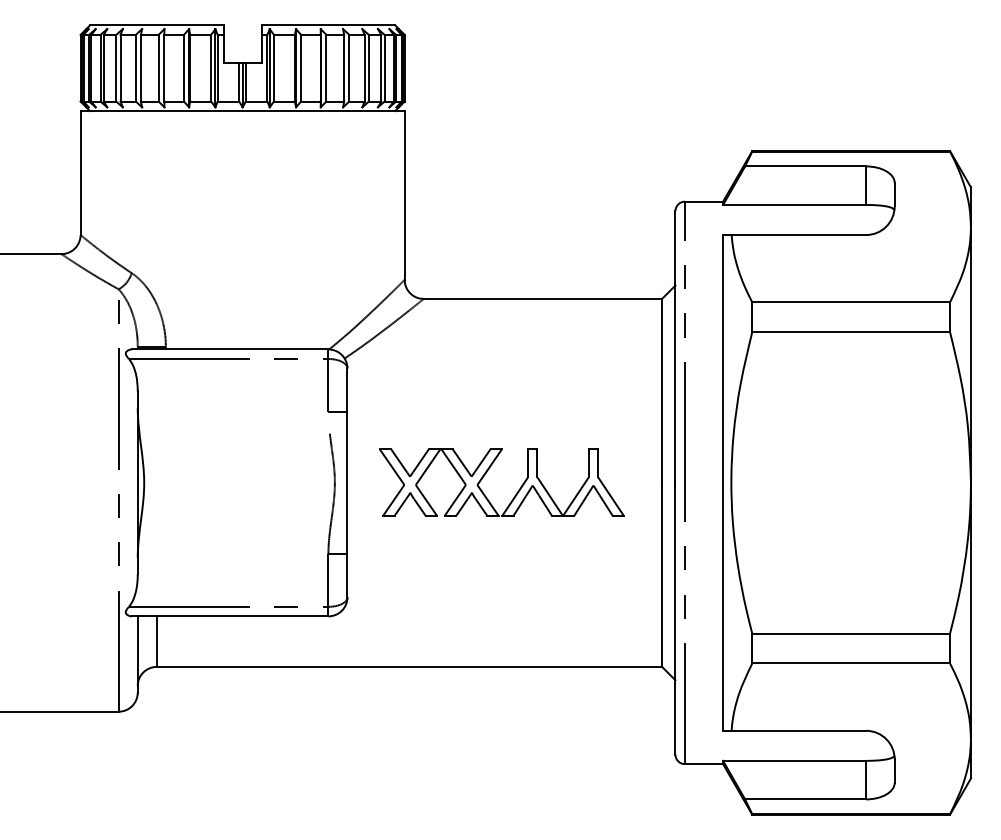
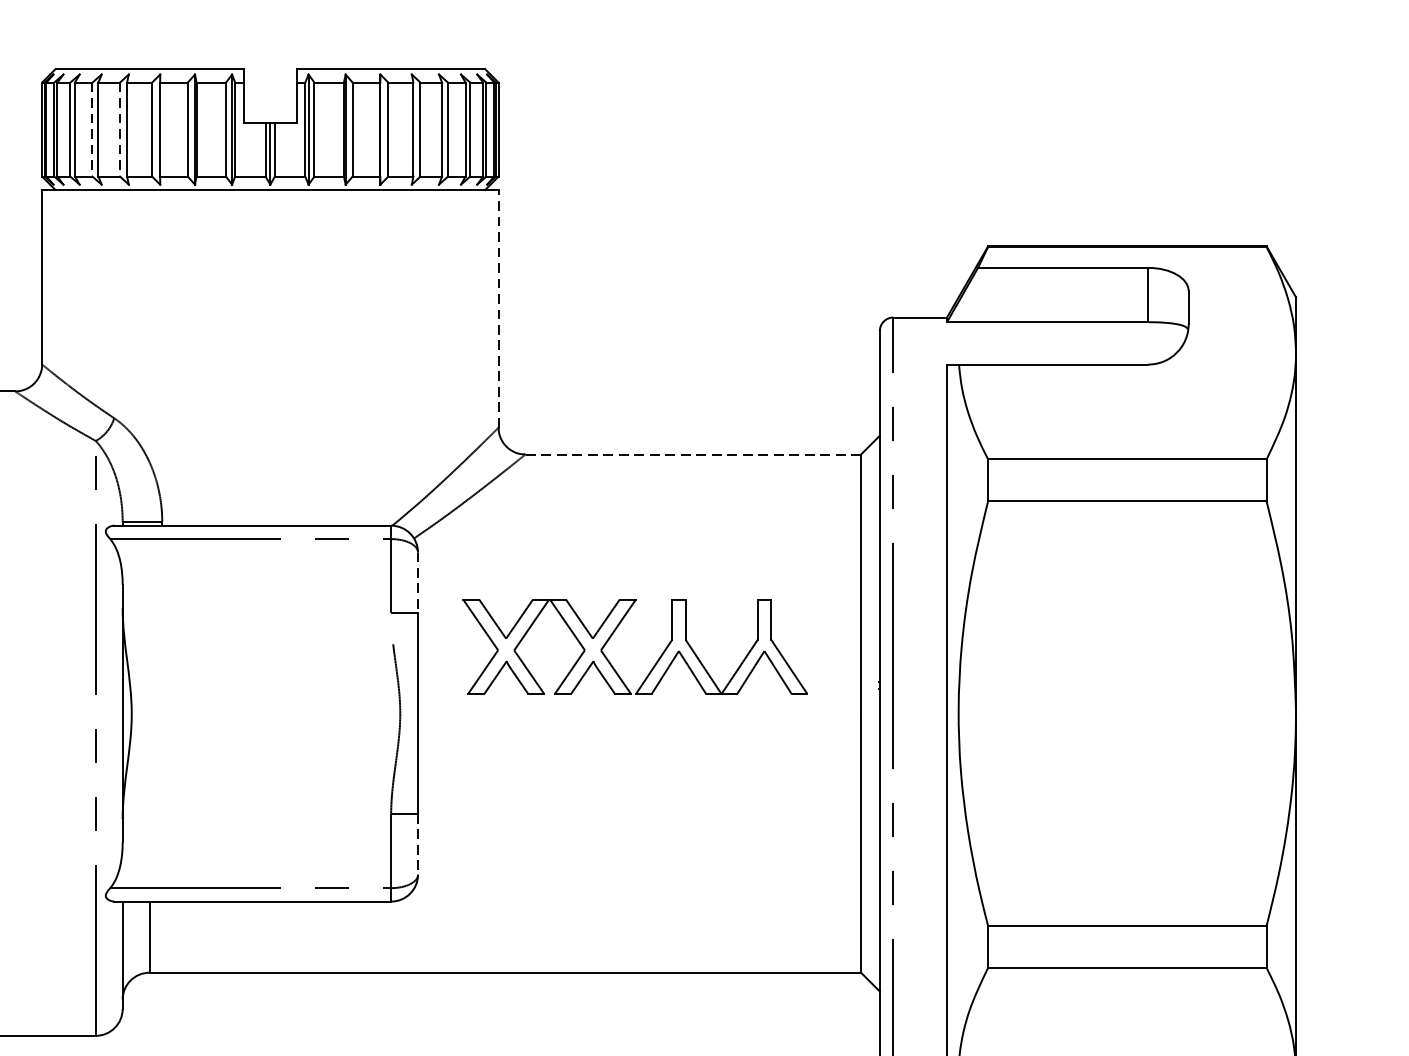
line: (116, 68) -> (92, 130), solid -> dashed
line: (135, 68) -> (119, 130), solid -> dashed
line: (404, 195) -> (498, 308), solid -> dashed
line: (542, 298) -> (692, 453), solid -> dashed
line: (347, 390) -> (418, 583), solid -> dashed
part: (487, 472) -> (615, 632), moved
line: (347, 575) -> (418, 844), solid -> dashed

